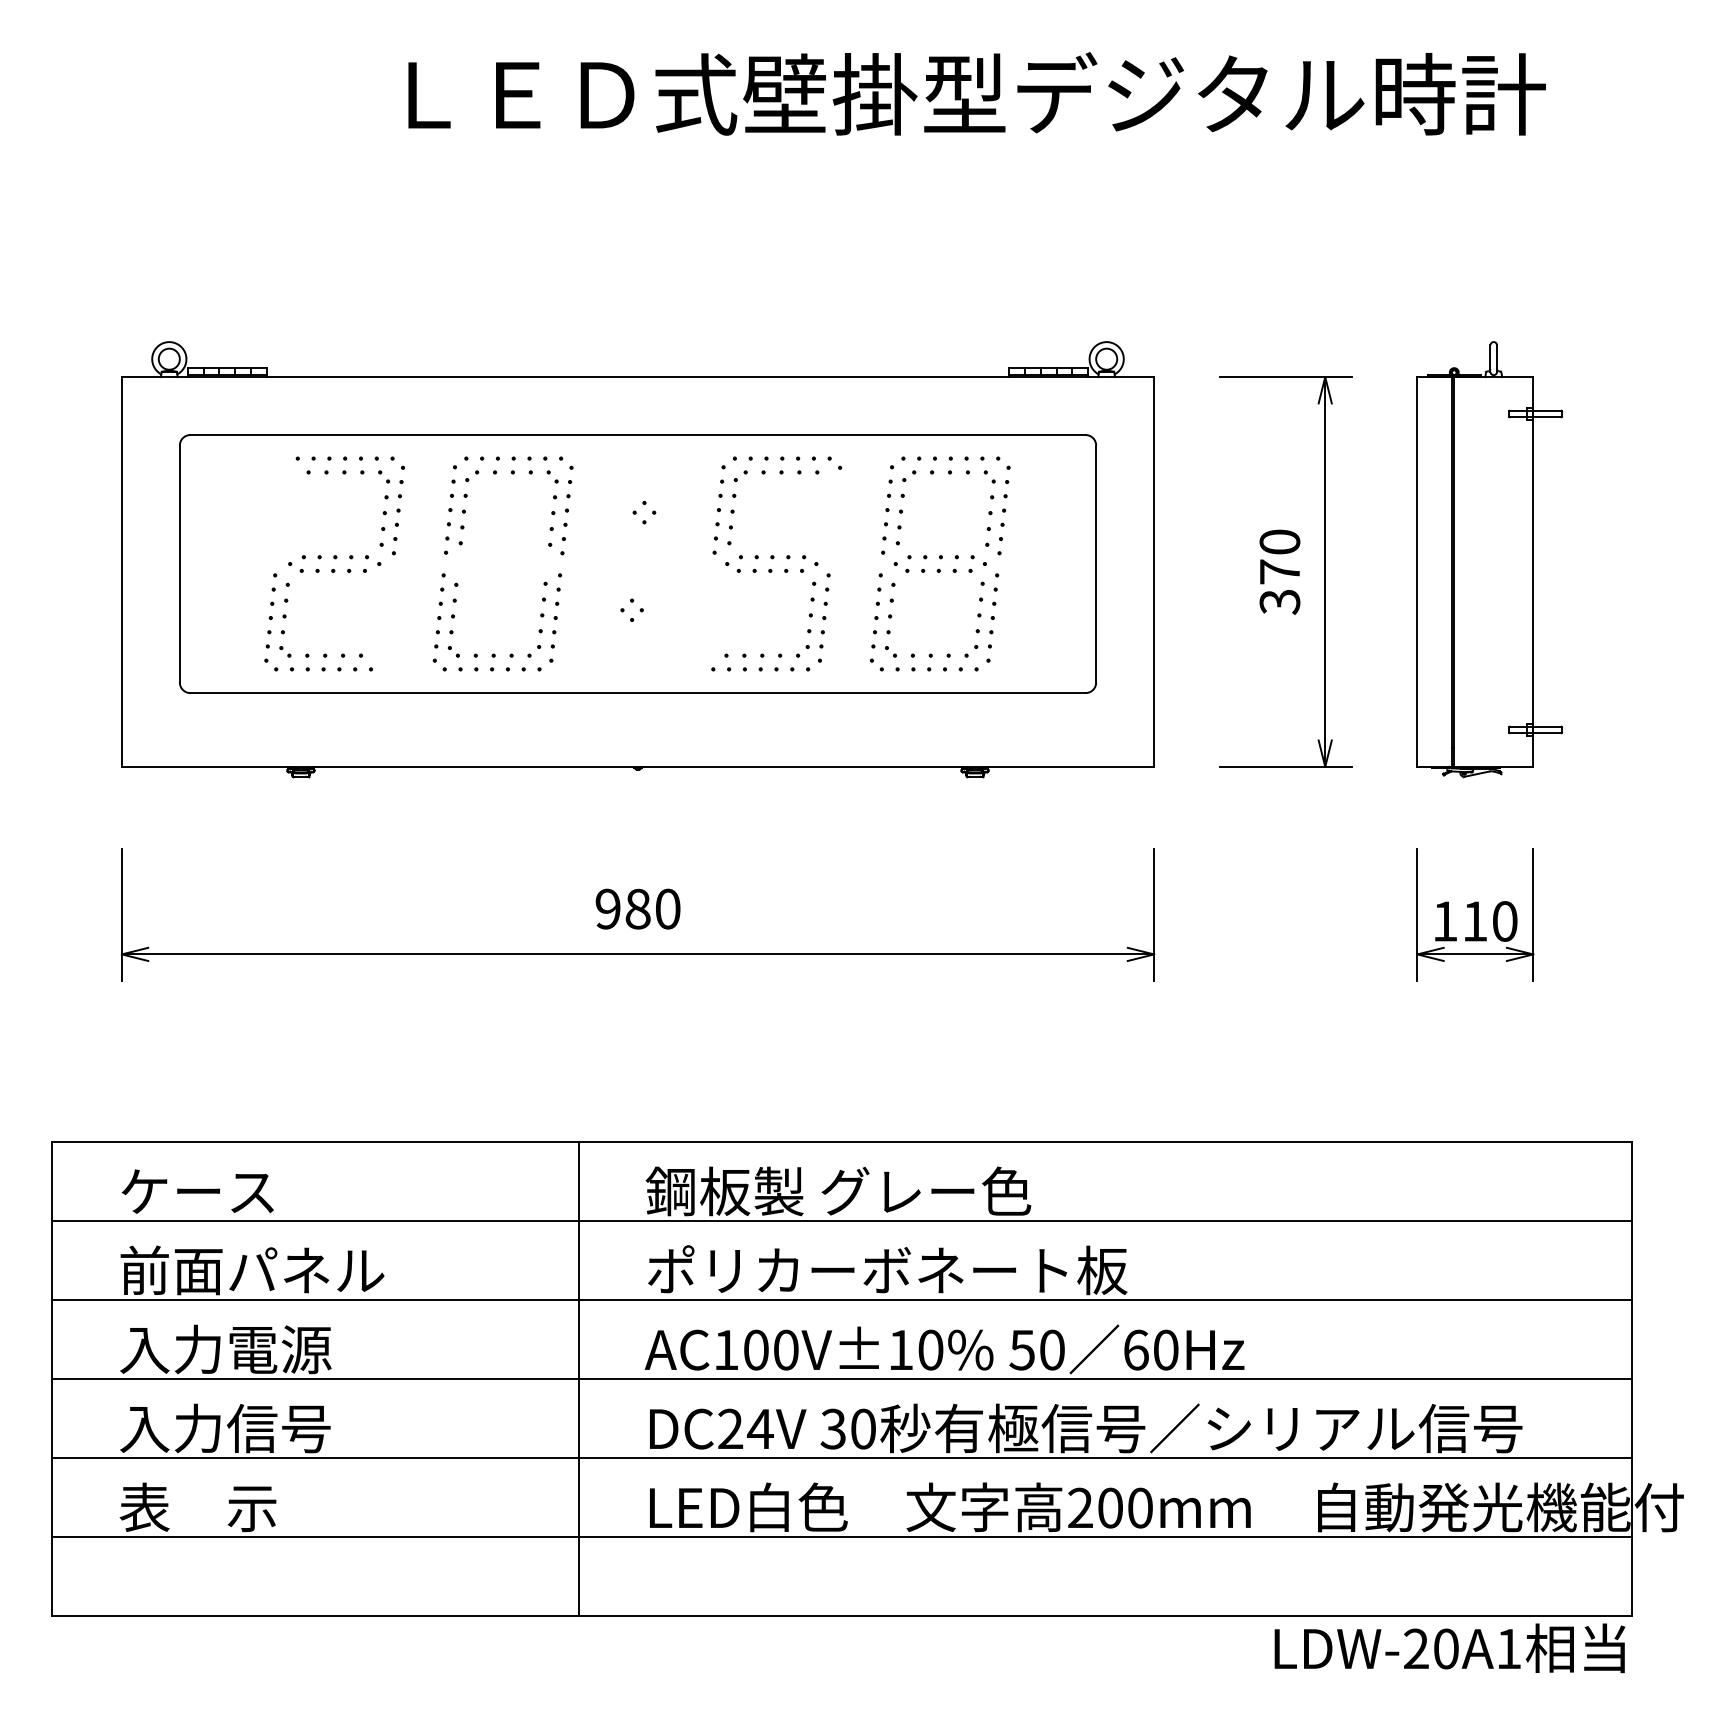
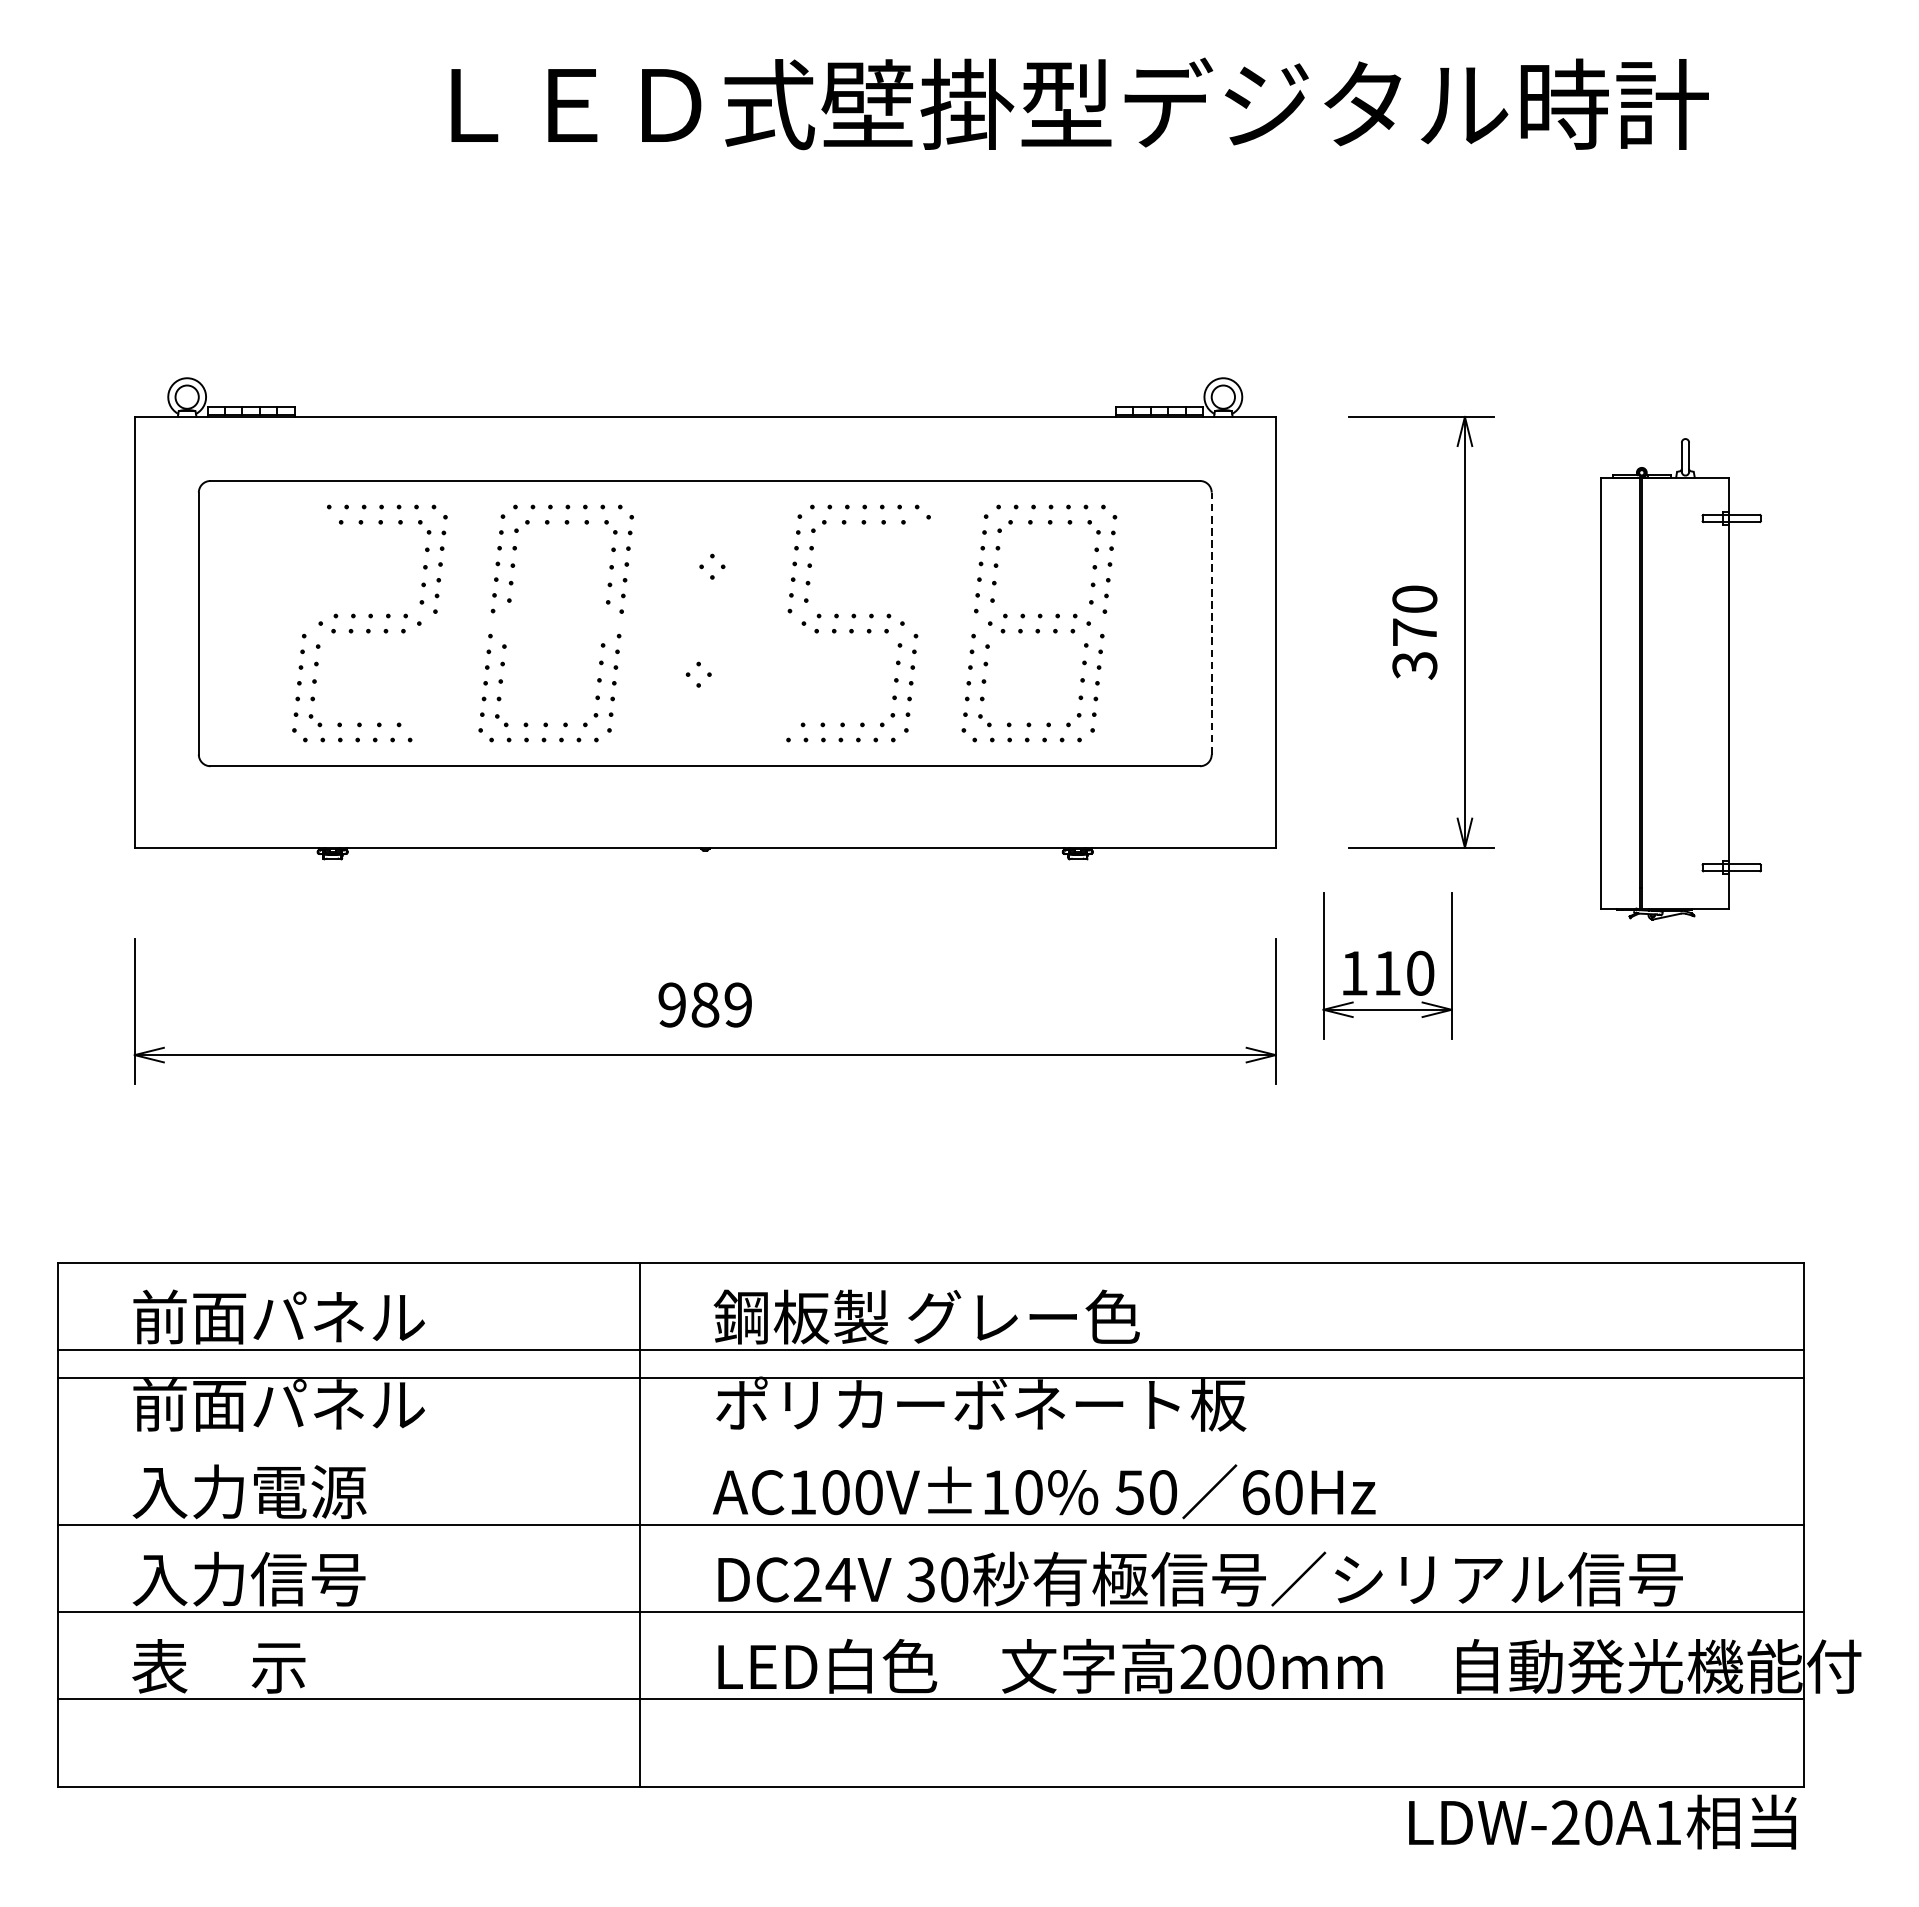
part: (1489, 559) -> (1680, 679), moved
line: (1096, 563) -> (1212, 622), solid -> dashed
text: (667, 908) -> (737, 1004), 980 -> 989
part: (1475, 914) -> (1387, 965), moved
text: (252, 1191) -> (279, 1317), ケース -> 前面パネル
line: (841, 1300) -> (930, 1377), moved

